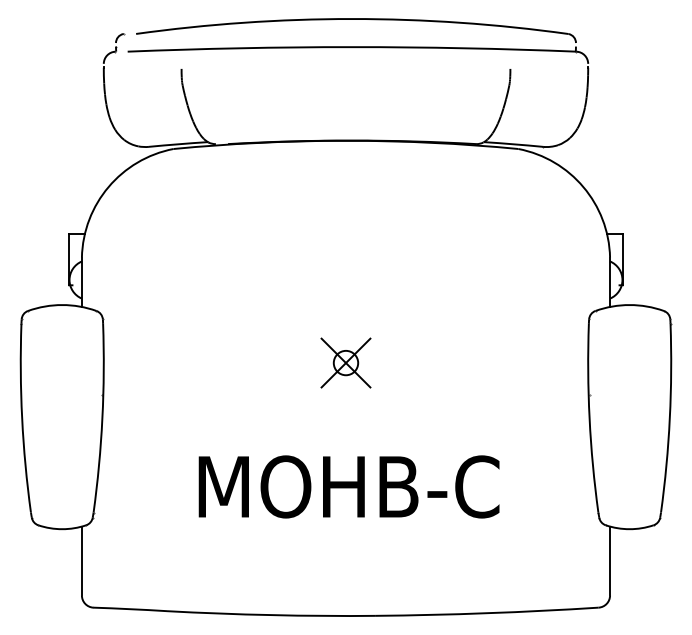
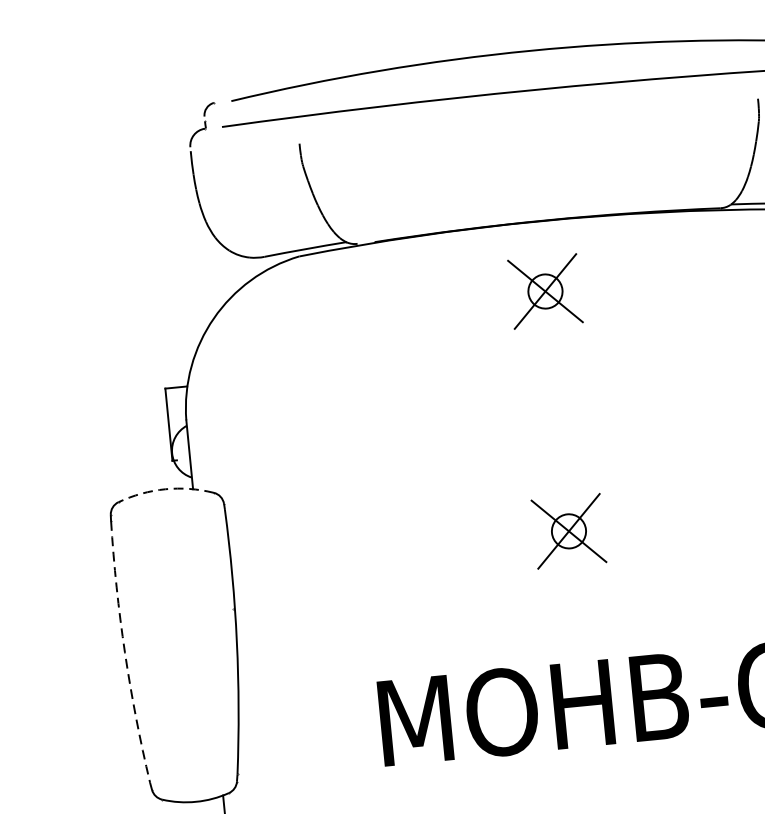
part: (345, 190) -> (544, 290), added
arc: (62, 305) -> (165, 489), solid -> dashed
arc: (22, 418) -> (125, 652), solid -> dashed

